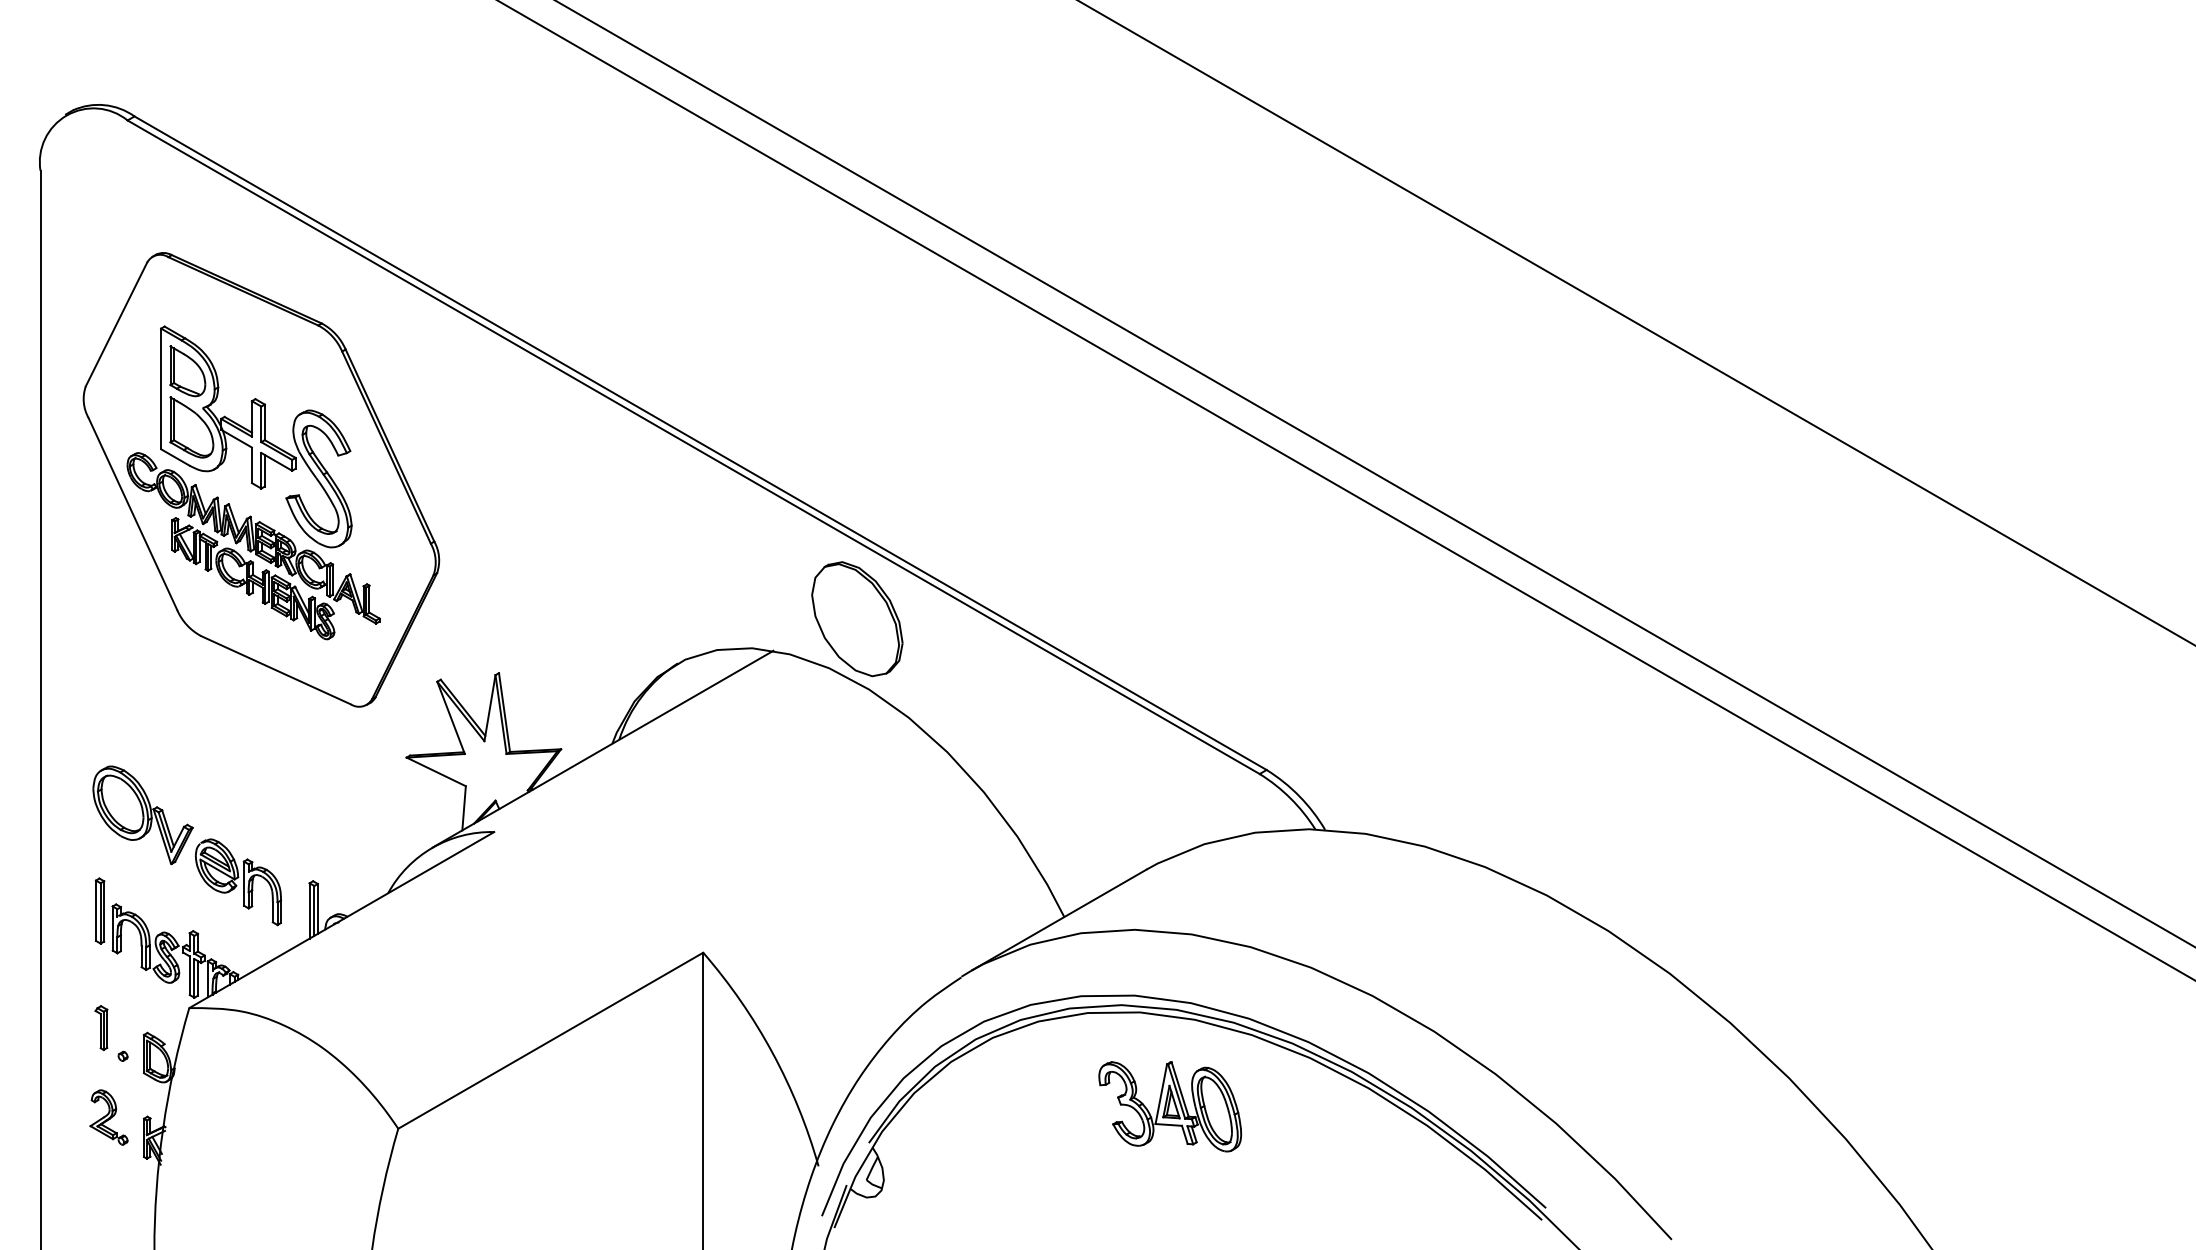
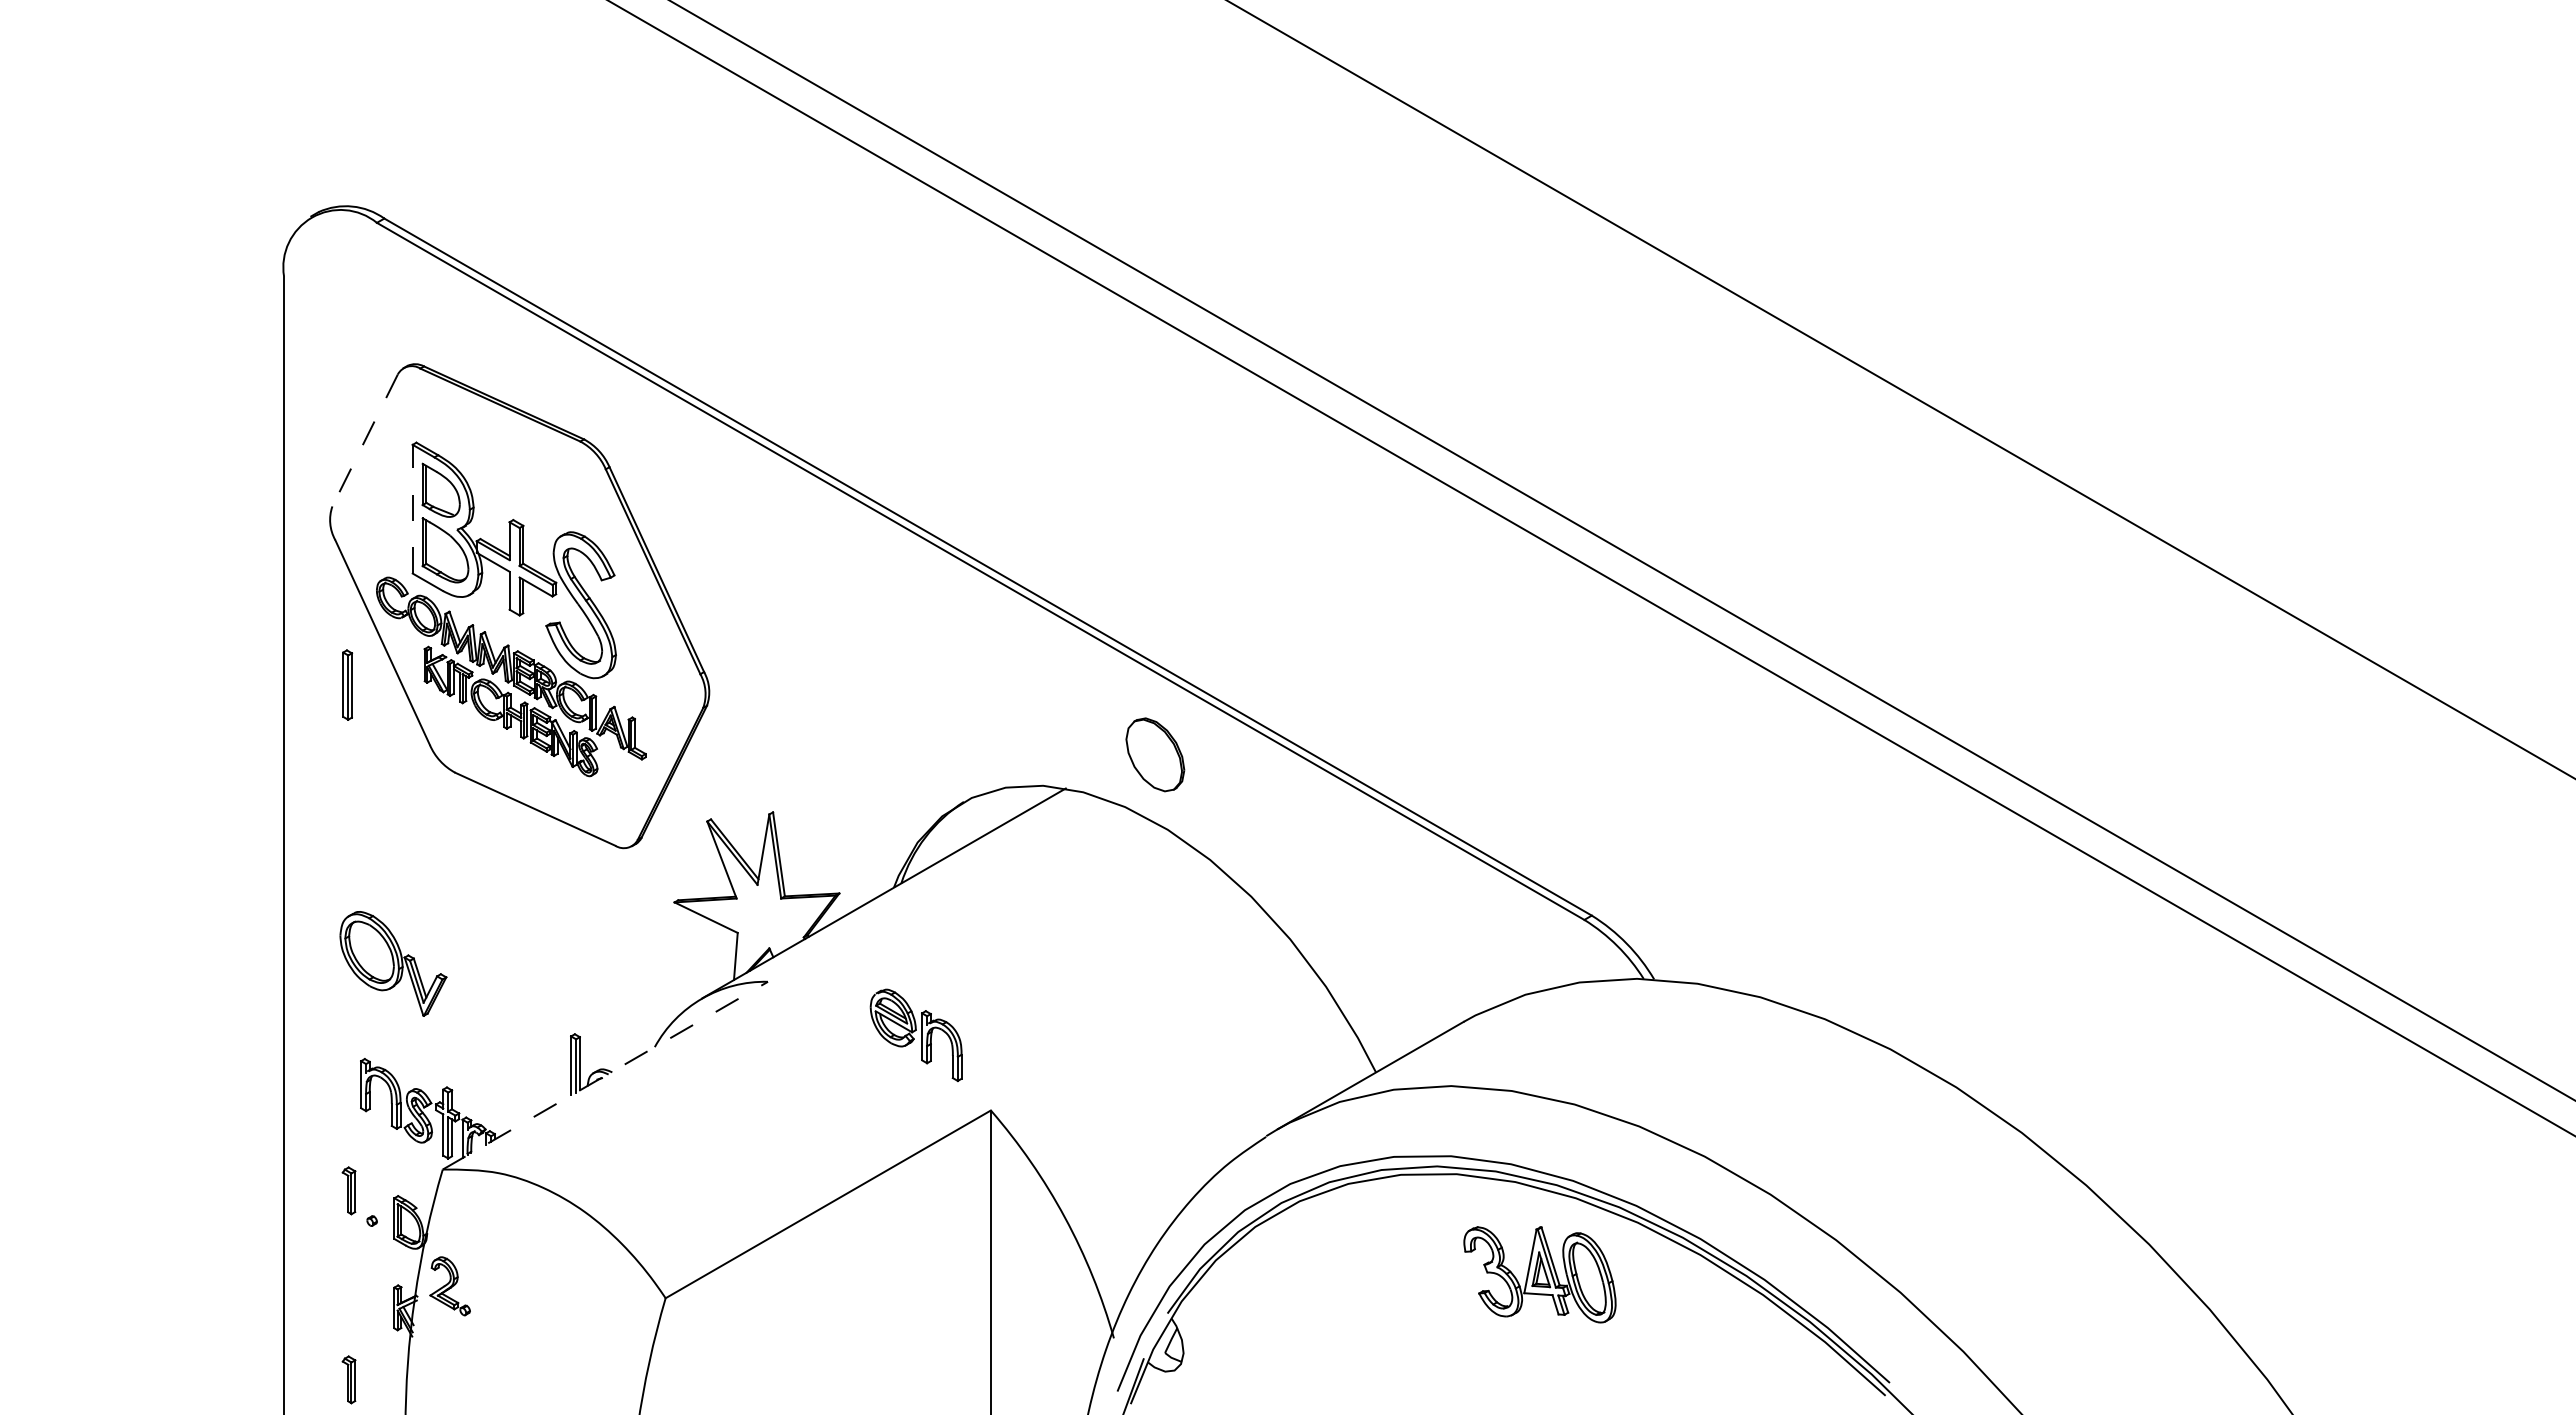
line: (116, 324) -> (365, 440), solid -> dashed
line: (160, 388) -> (412, 508), solid -> dashed
part: (857, 618) -> (1155, 754), size x0.6
part: (237, 882) -> (915, 1035), moved
part: (99, 910) -> (347, 684), moved
line: (341, 919) -> (605, 1075), solid -> dashed
part: (1169, 1106) -> (1539, 1274), moved
part: (108, 1117) -> (449, 1286), moved
part: (100, 1204) -> (348, 1379), added

